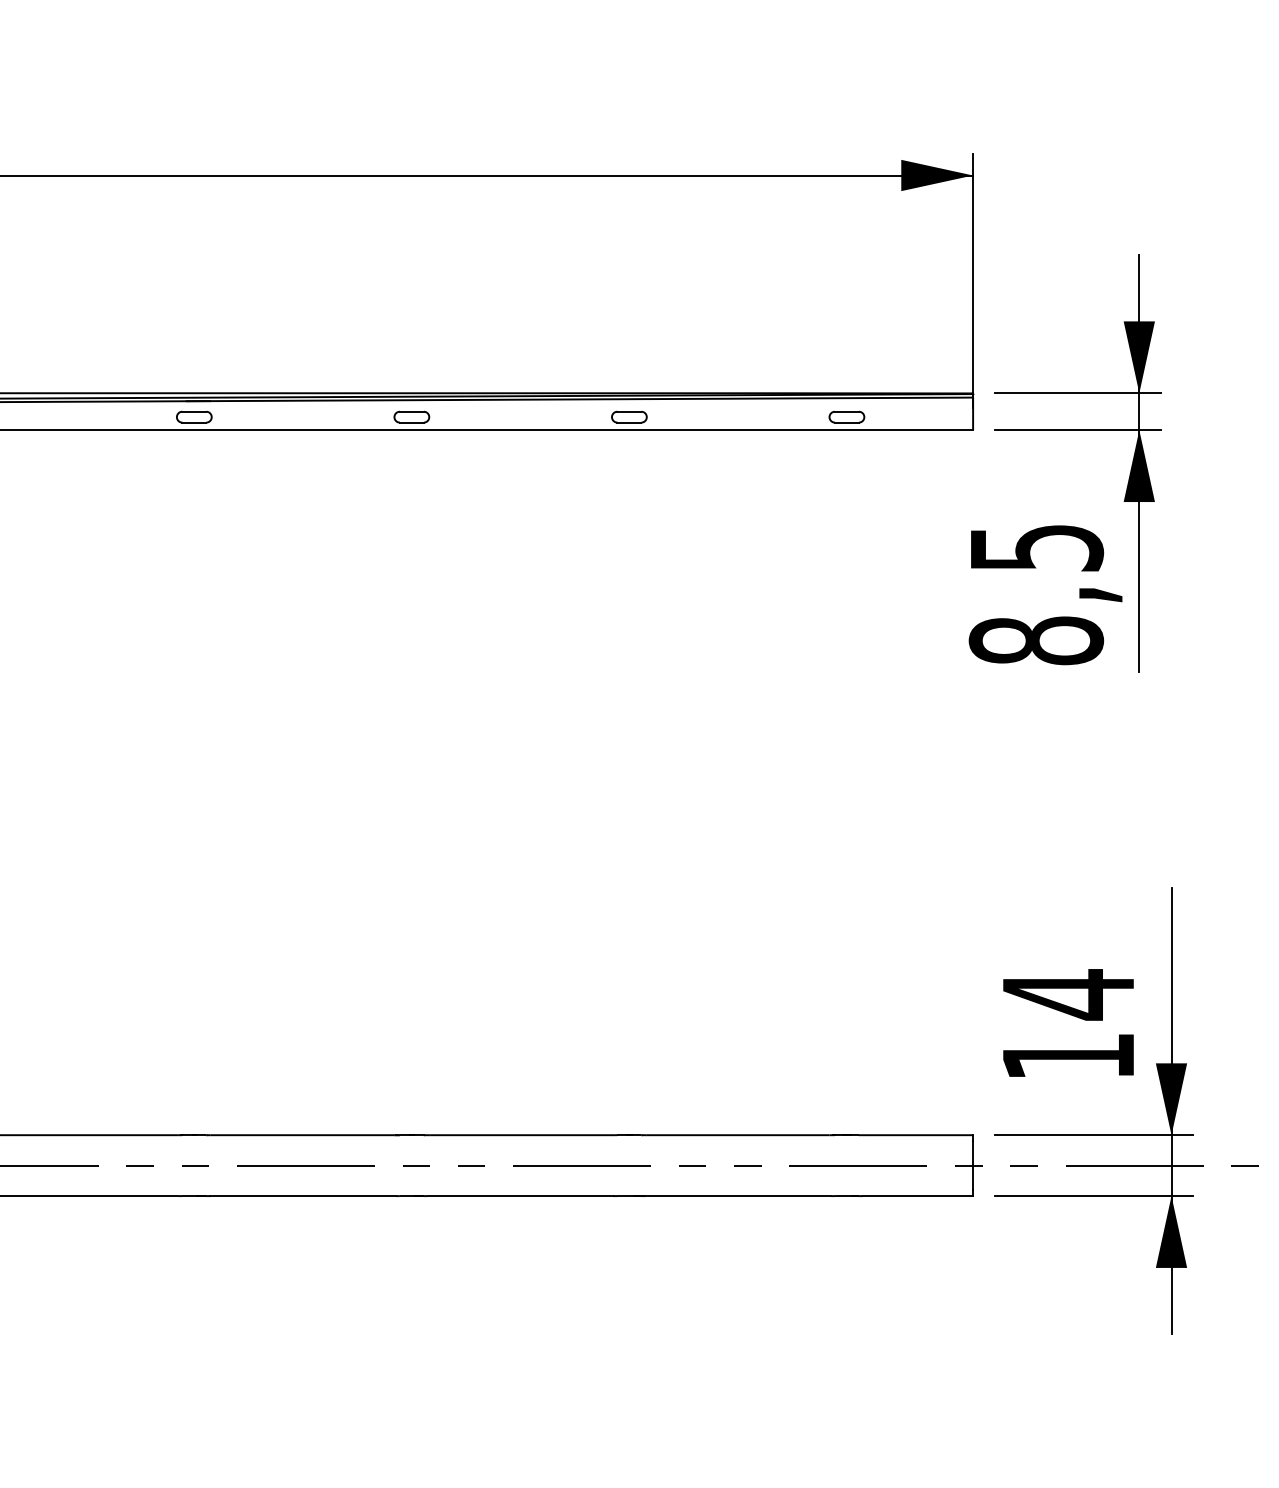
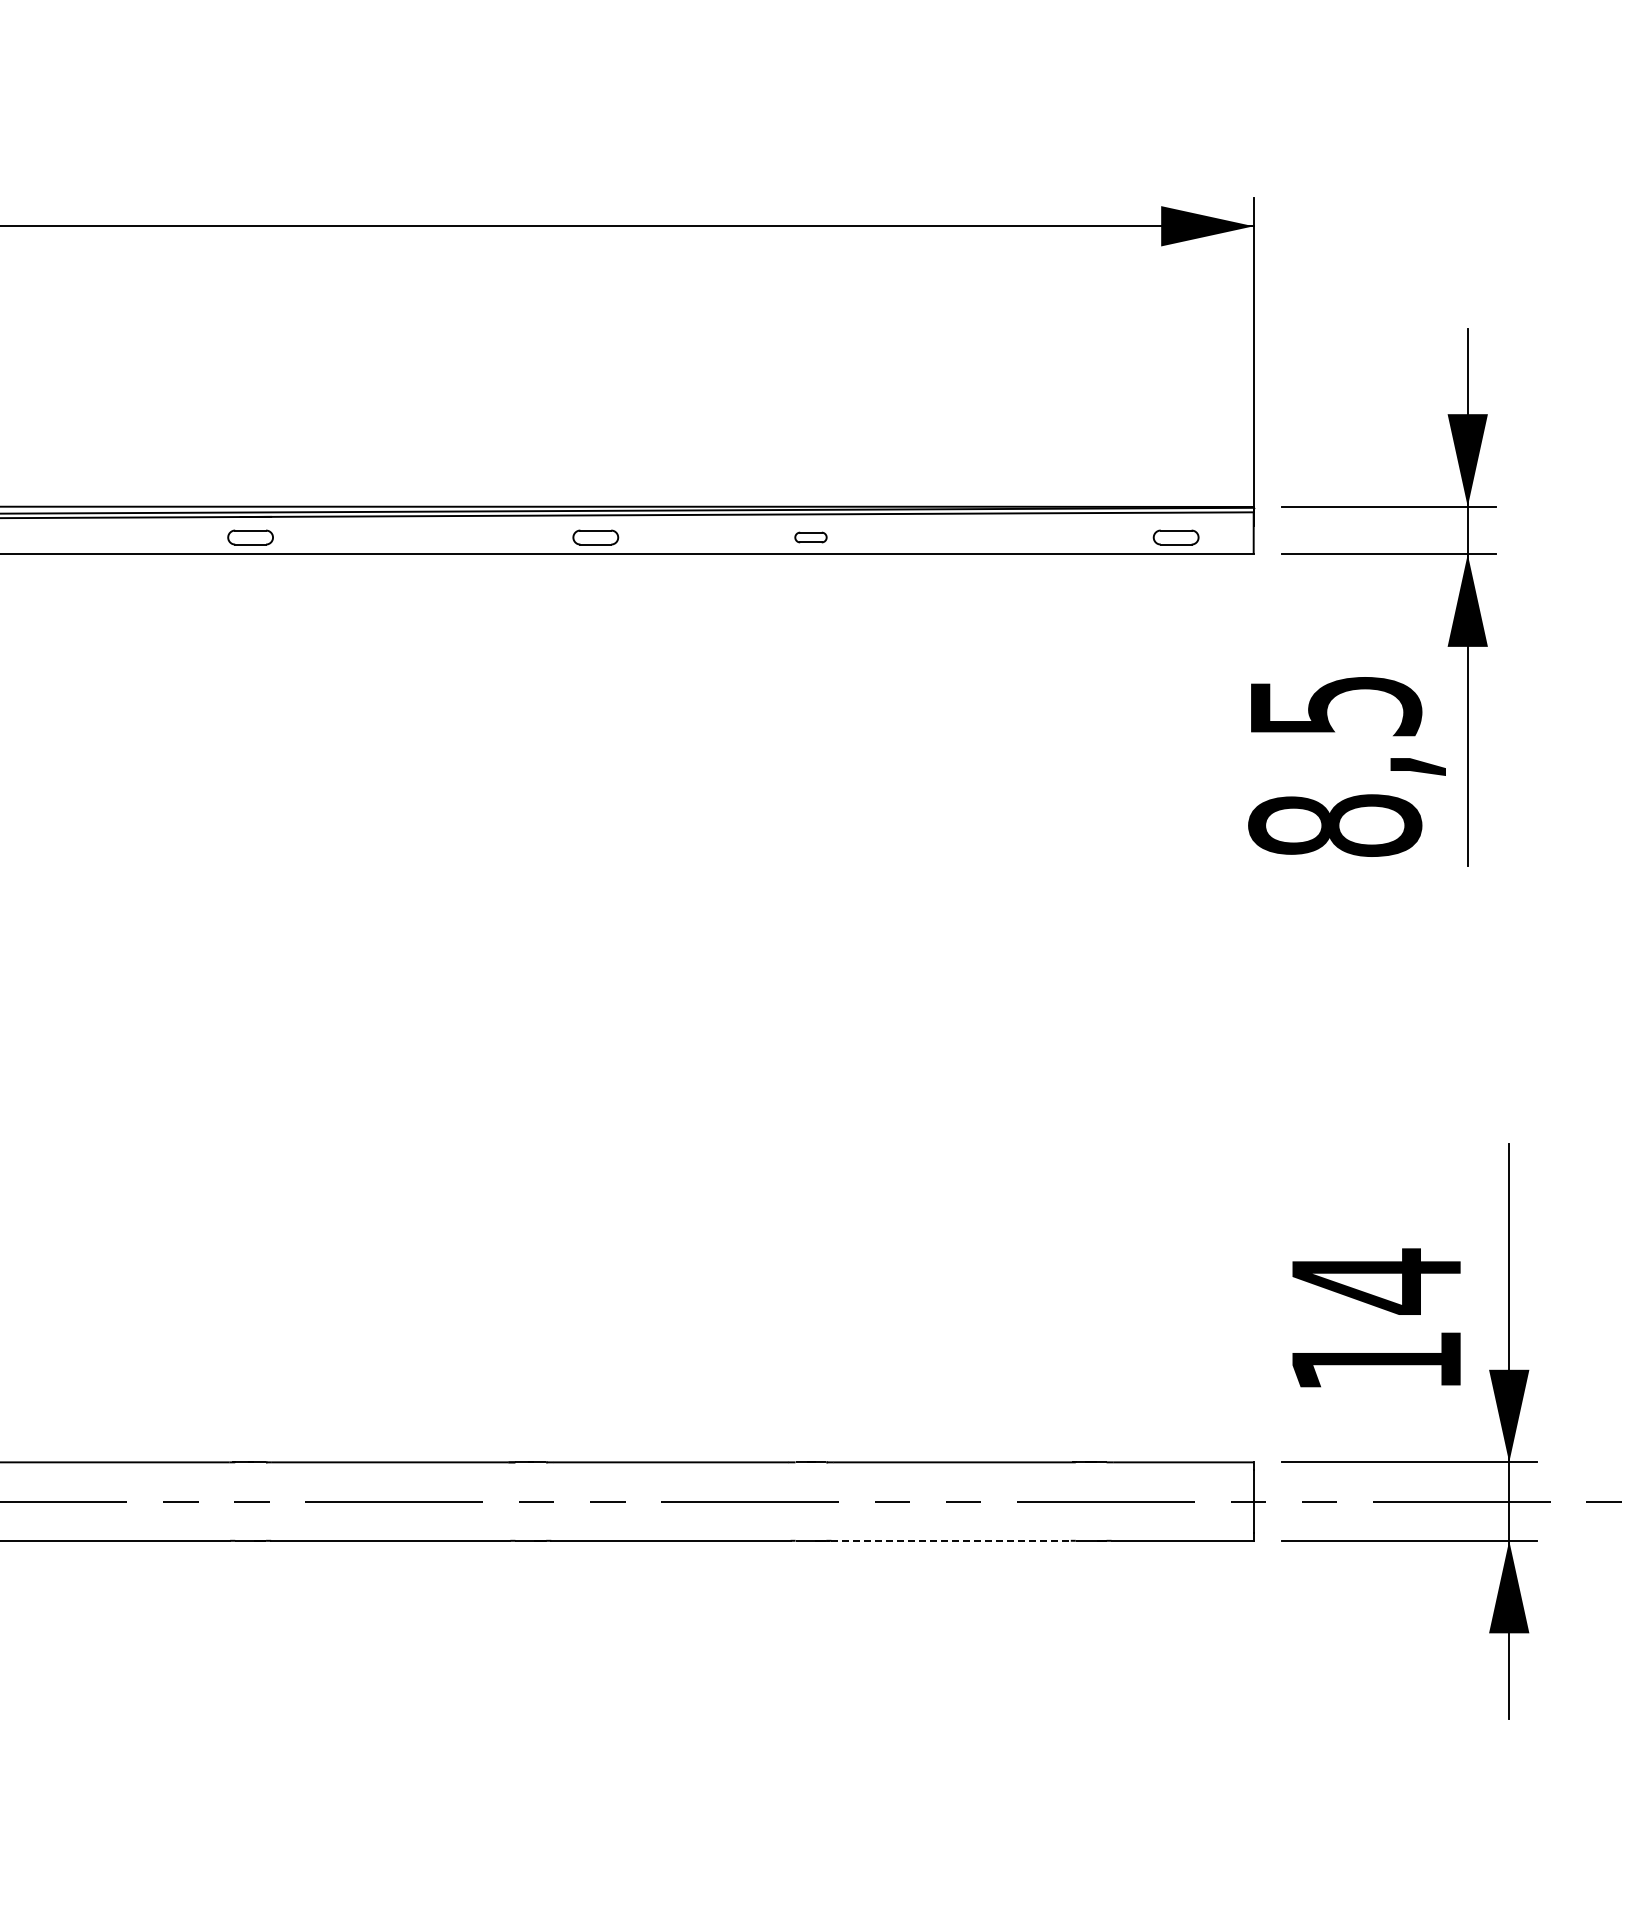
part: (411, 417) -> (595, 537), moved
part: (629, 417) -> (810, 537), size x0.7
part: (846, 417) -> (1175, 537), moved
line: (738, 1195) -> (951, 1540), solid -> dashed

